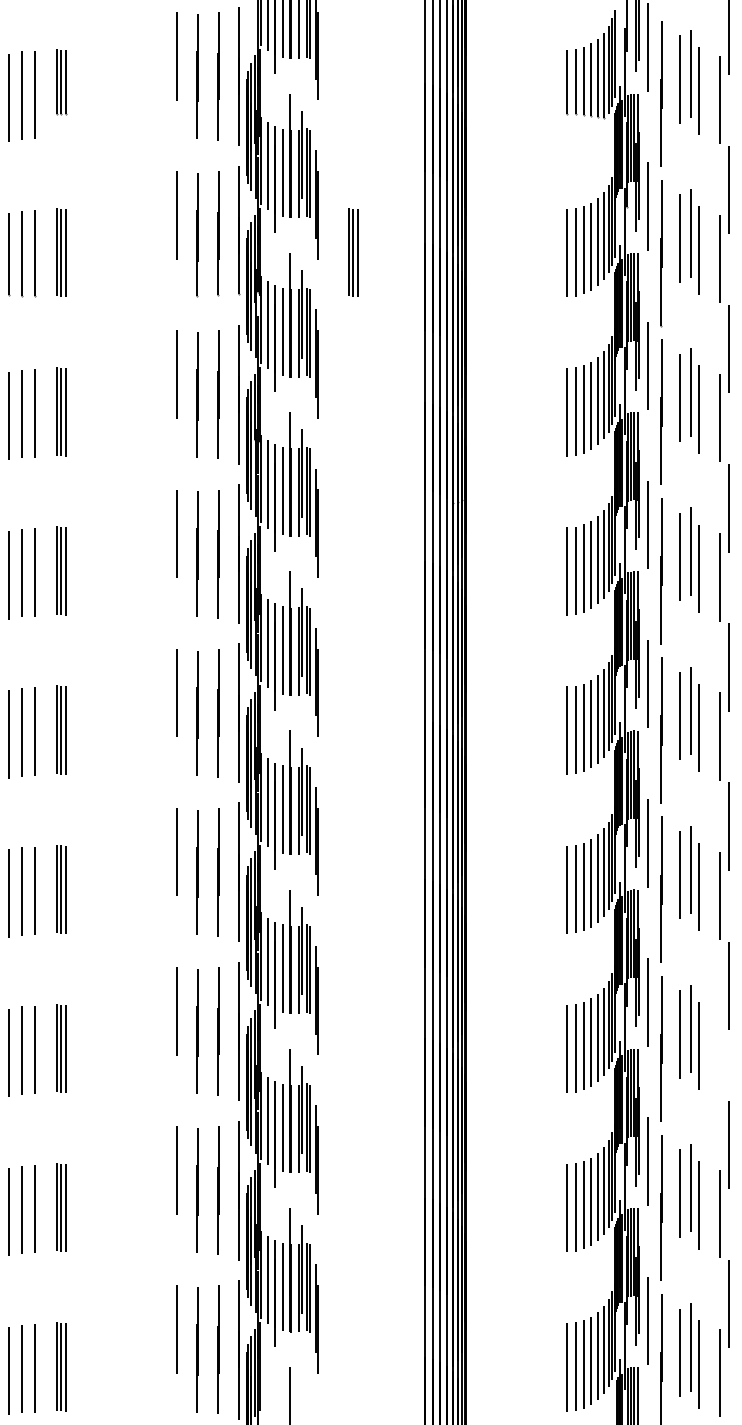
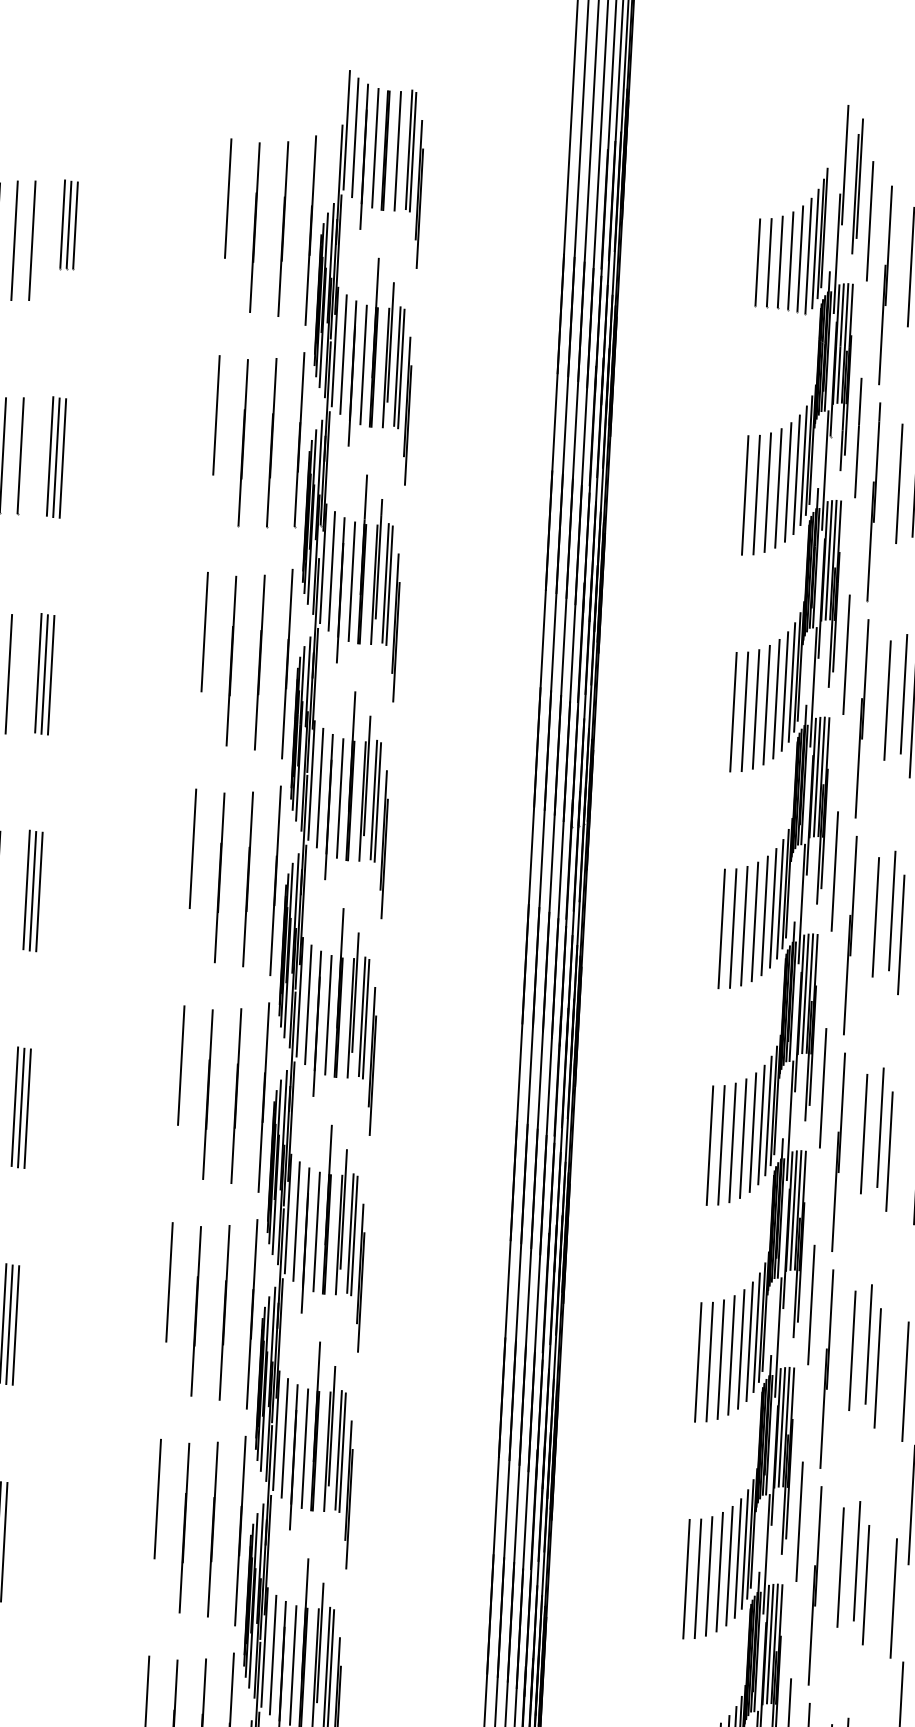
part: (353, 252) -> (454, 478), removed
line: (719, 1054) -> (893, 1597), added

